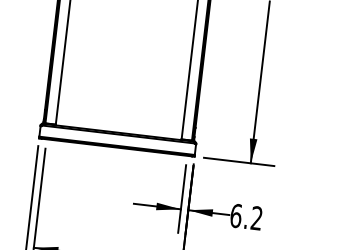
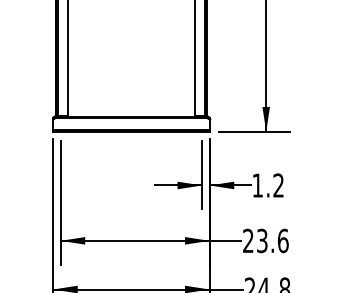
text: (235, 215) -> (257, 185), 6.2 -> 1.2

